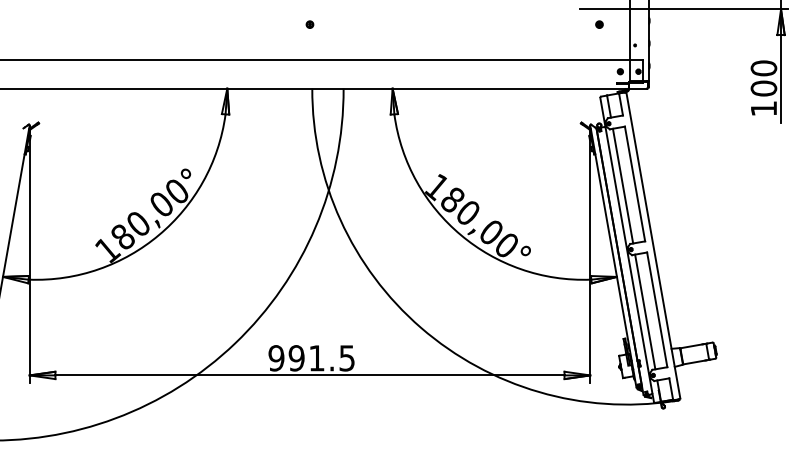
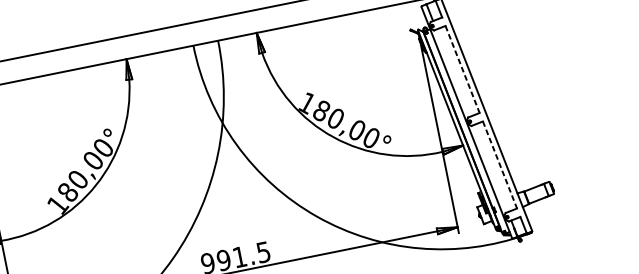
line: (635, 184) -> (463, 69), solid -> dashed
line: (622, 185) -> (452, 72), removed
line: (657, 310) -> (500, 165), solid -> dashed
line: (645, 311) -> (491, 168), removed

